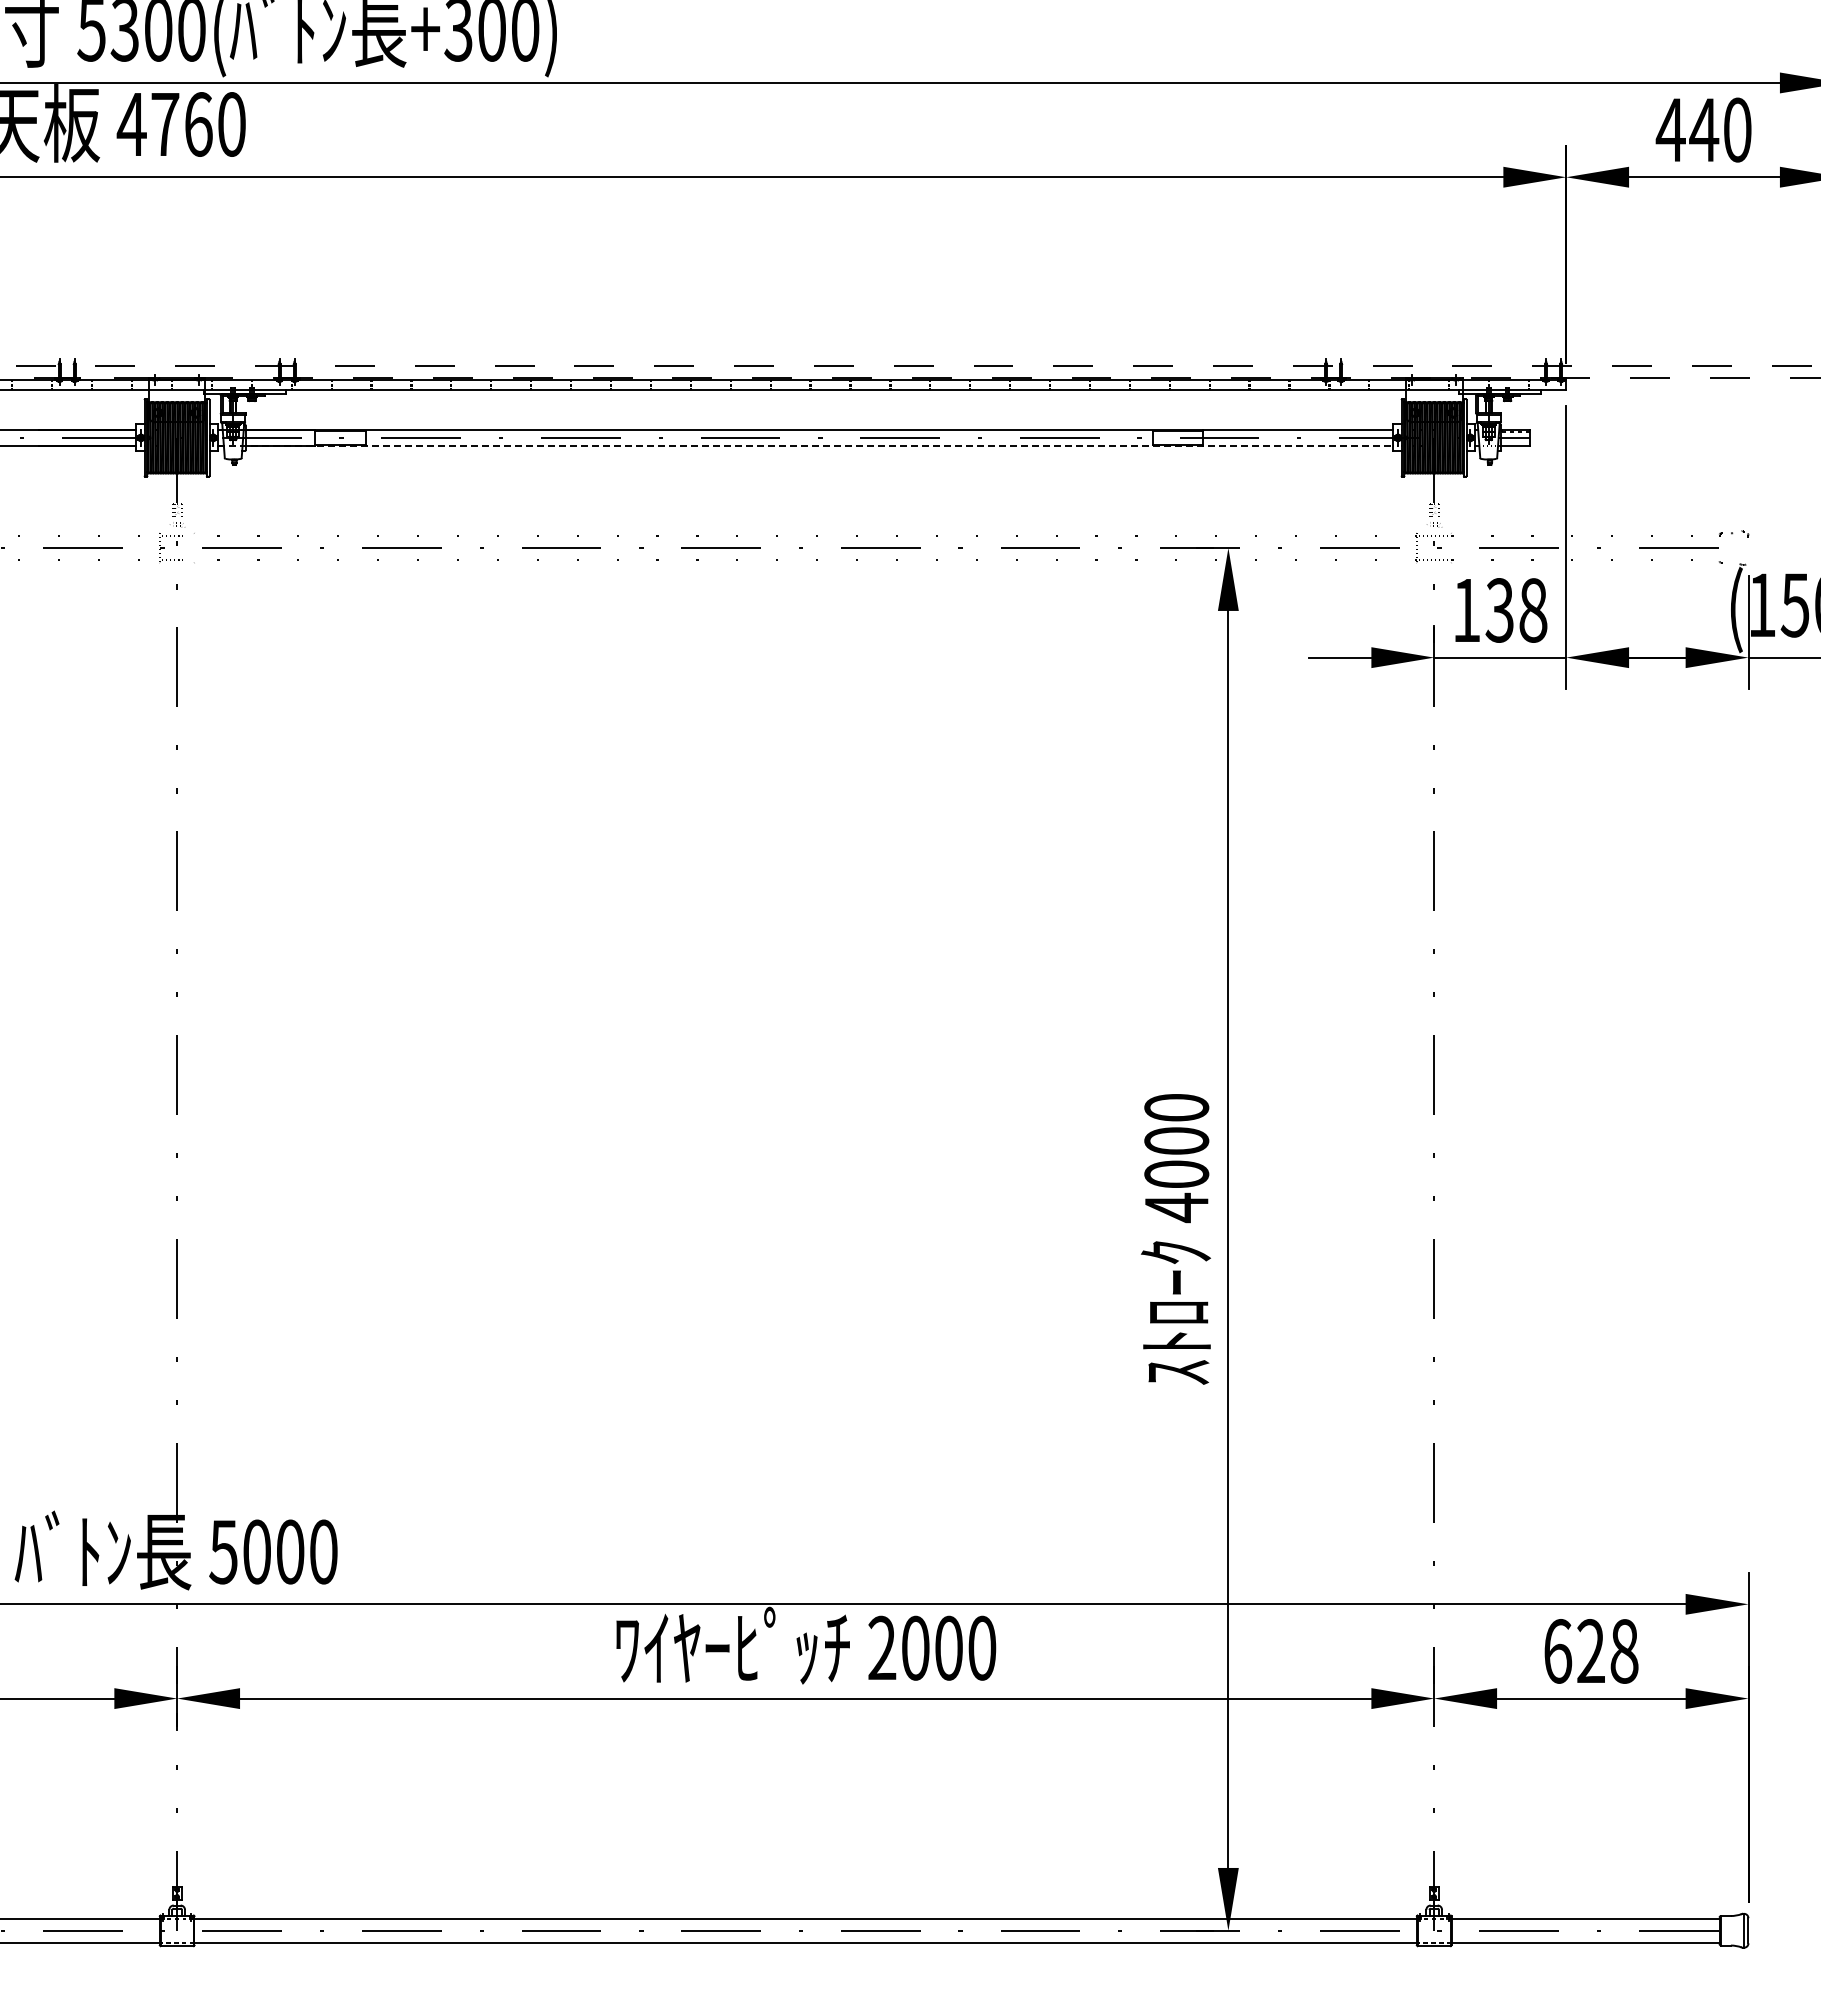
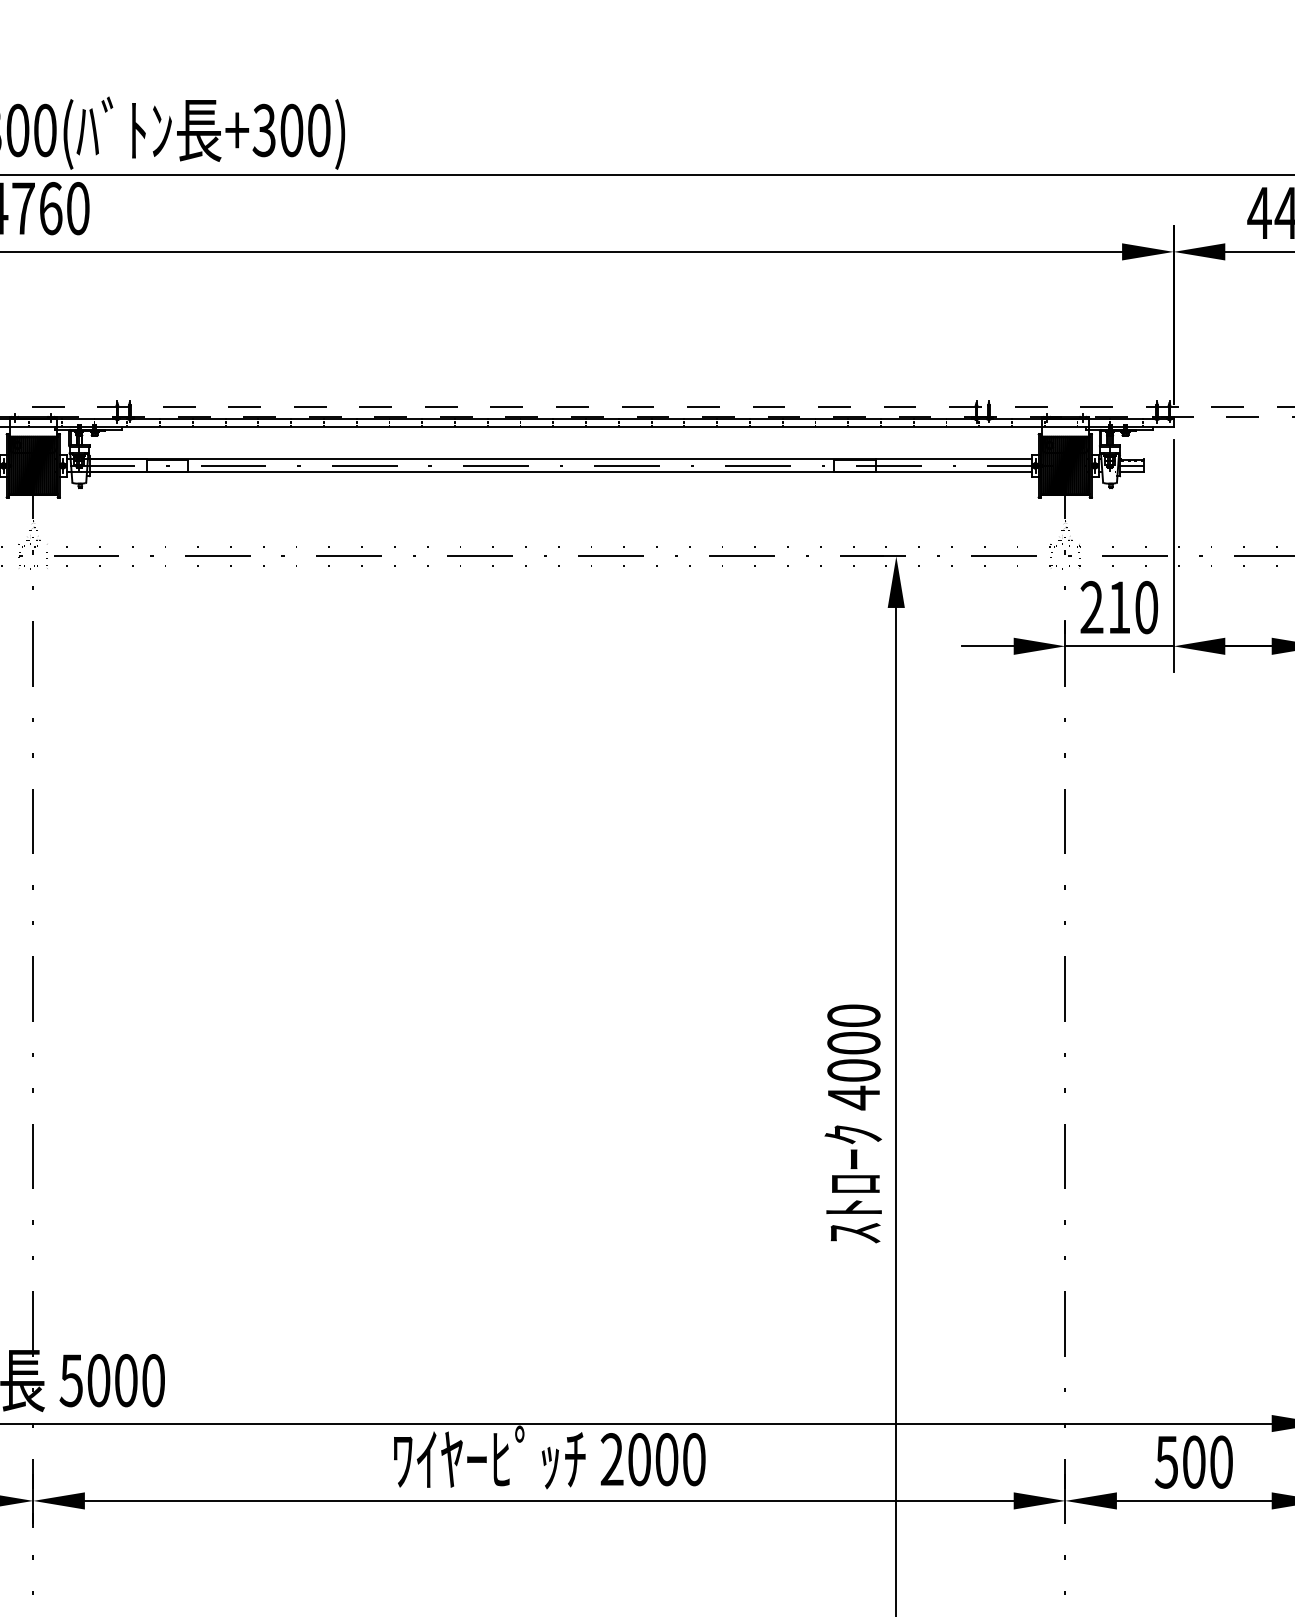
line: (805, 445) -> (549, 472), dashed -> solid
text: (1499, 610) -> (1118, 607), 138 -> 210
text: (1590, 1651) -> (1193, 1462), 628 -> 500

